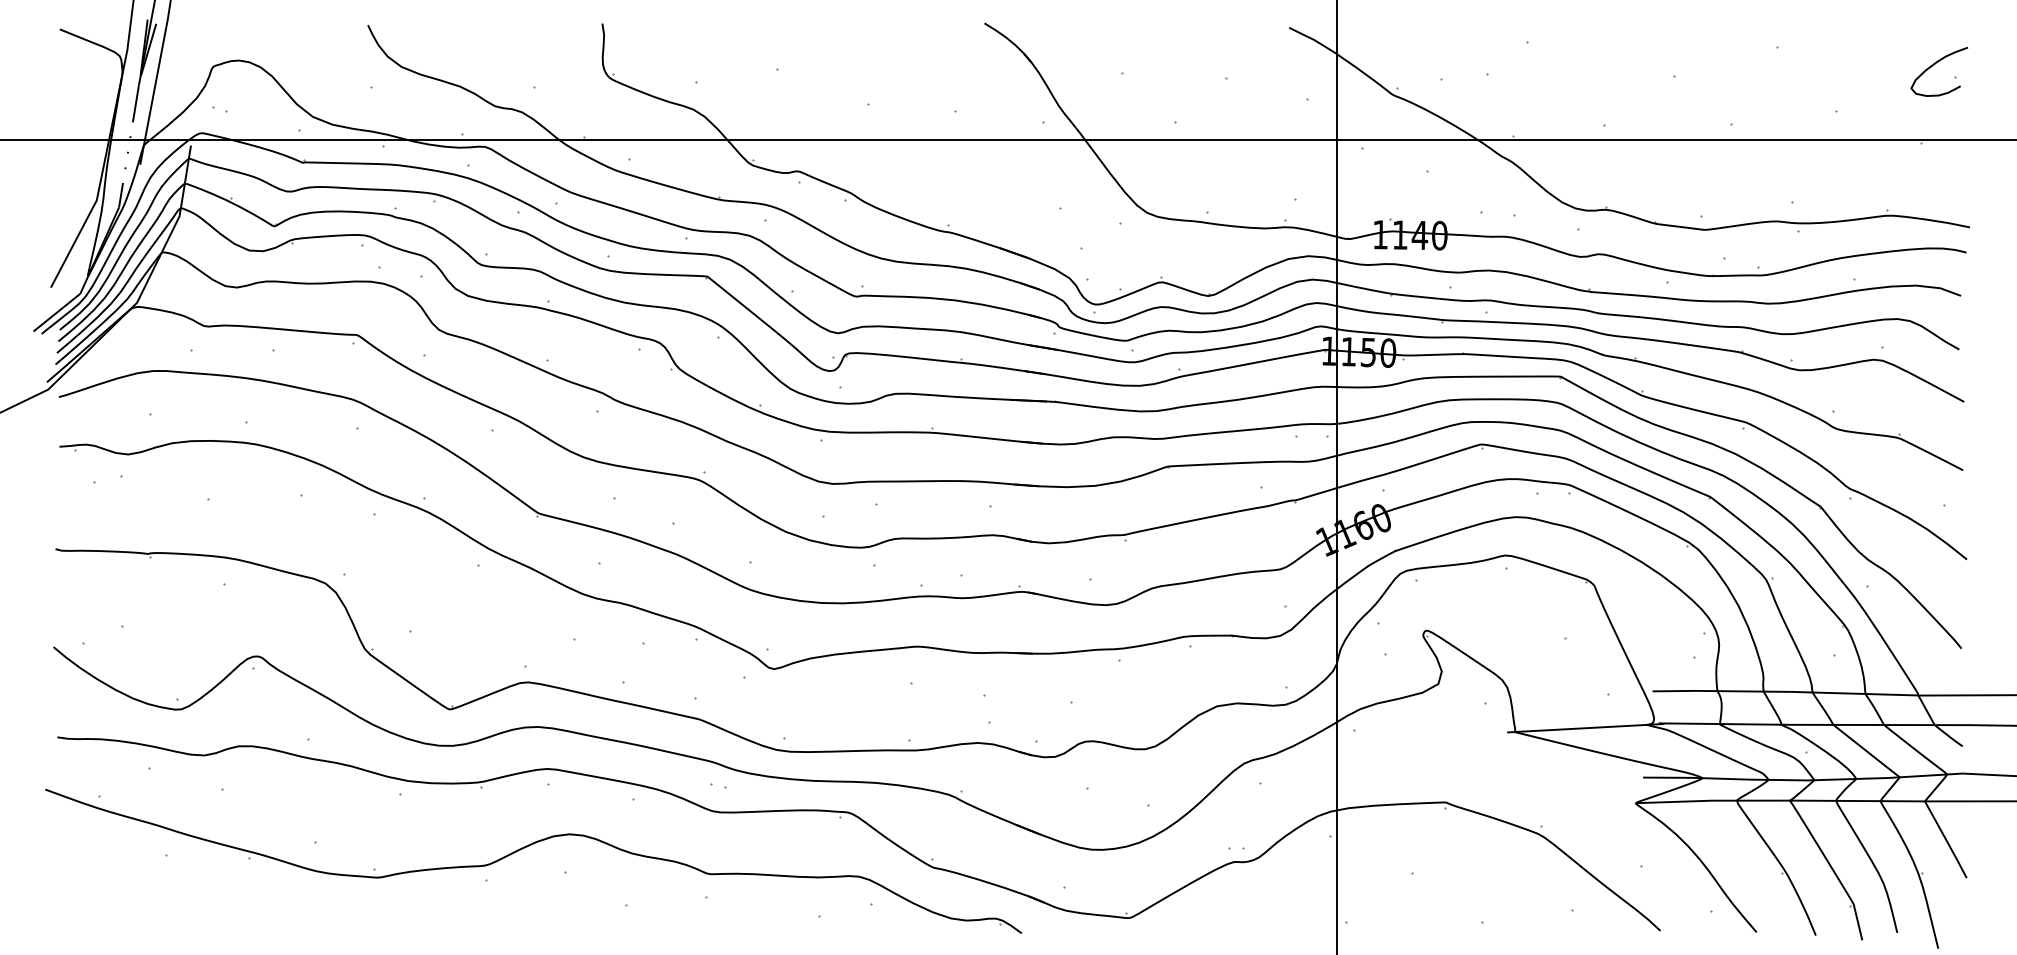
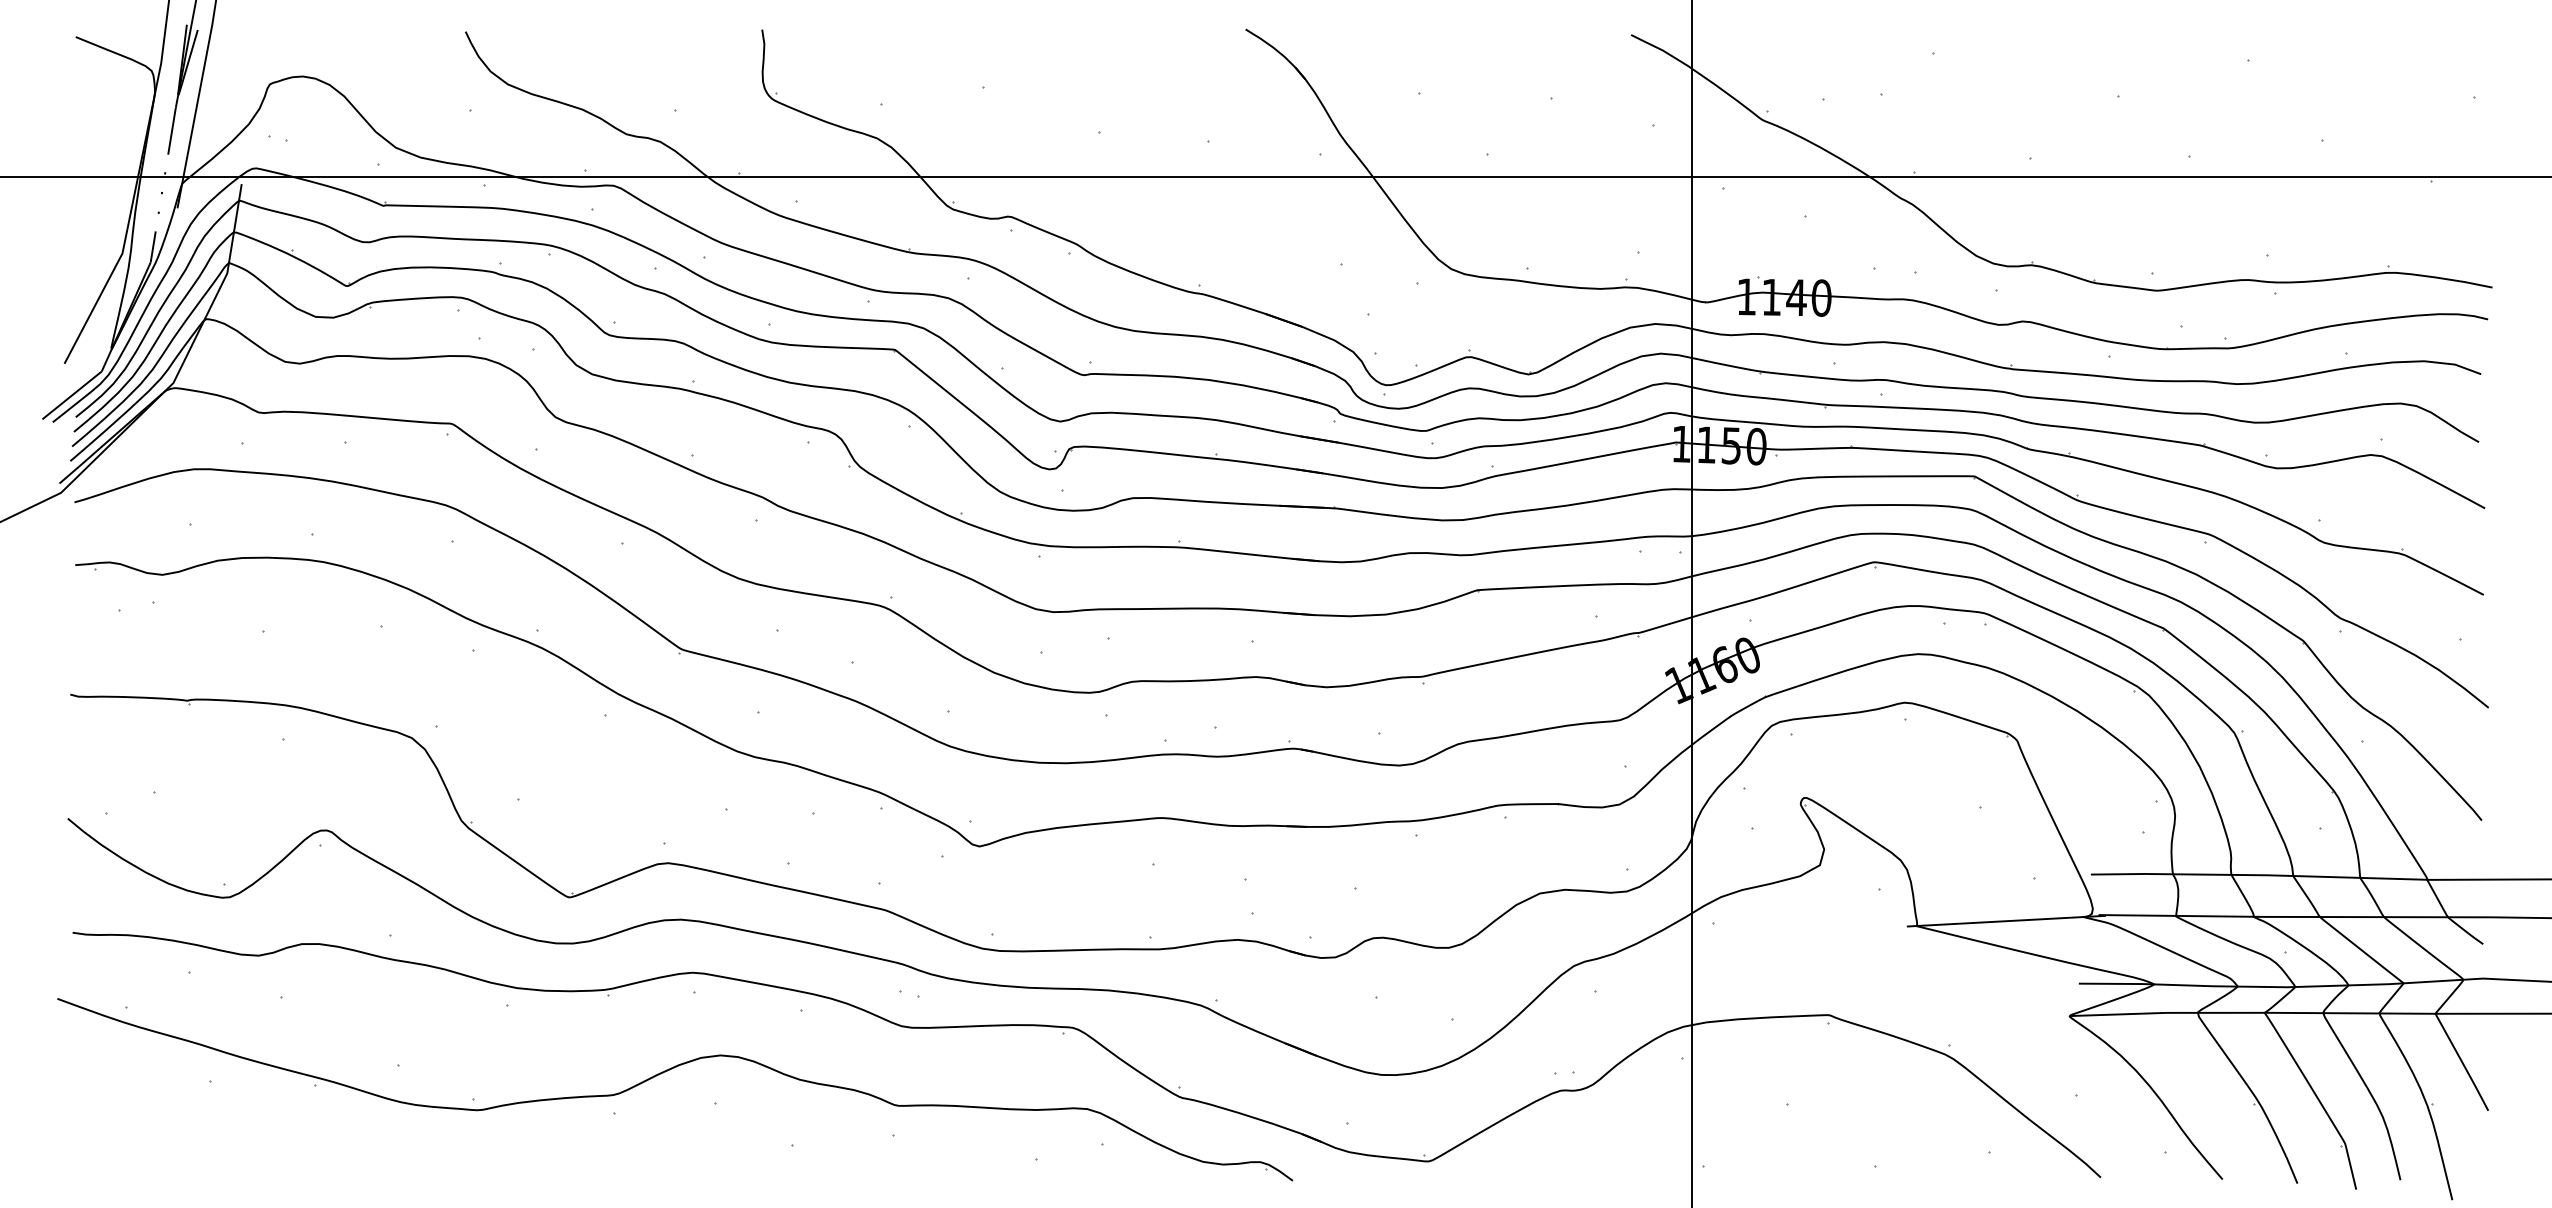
curve: (1935, 64) -> (2448, 81), removed

